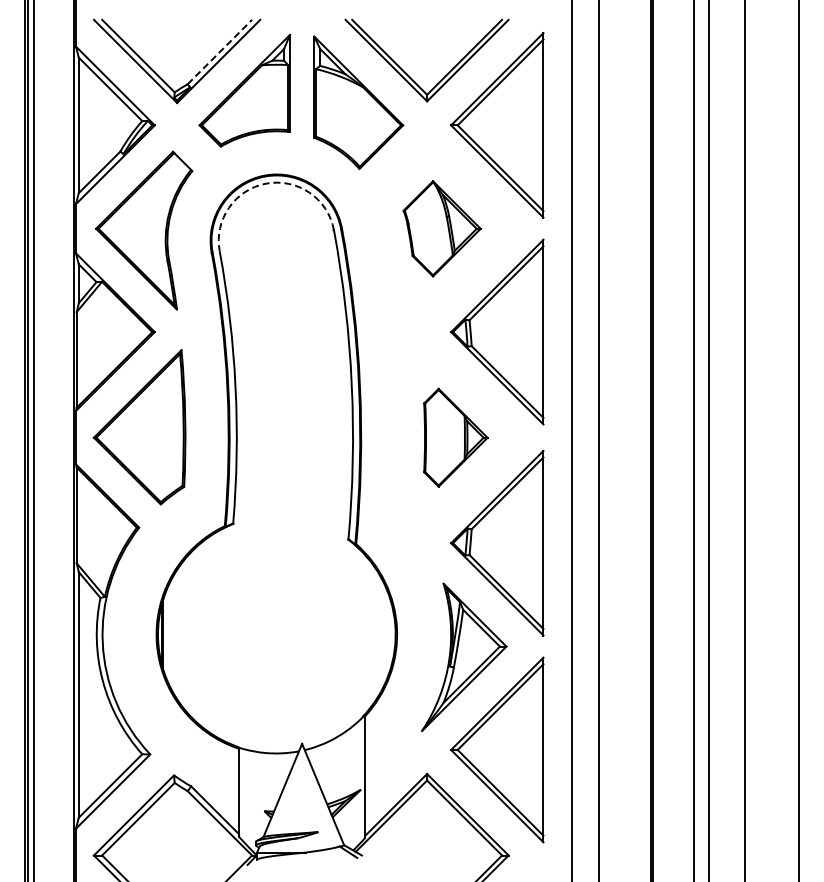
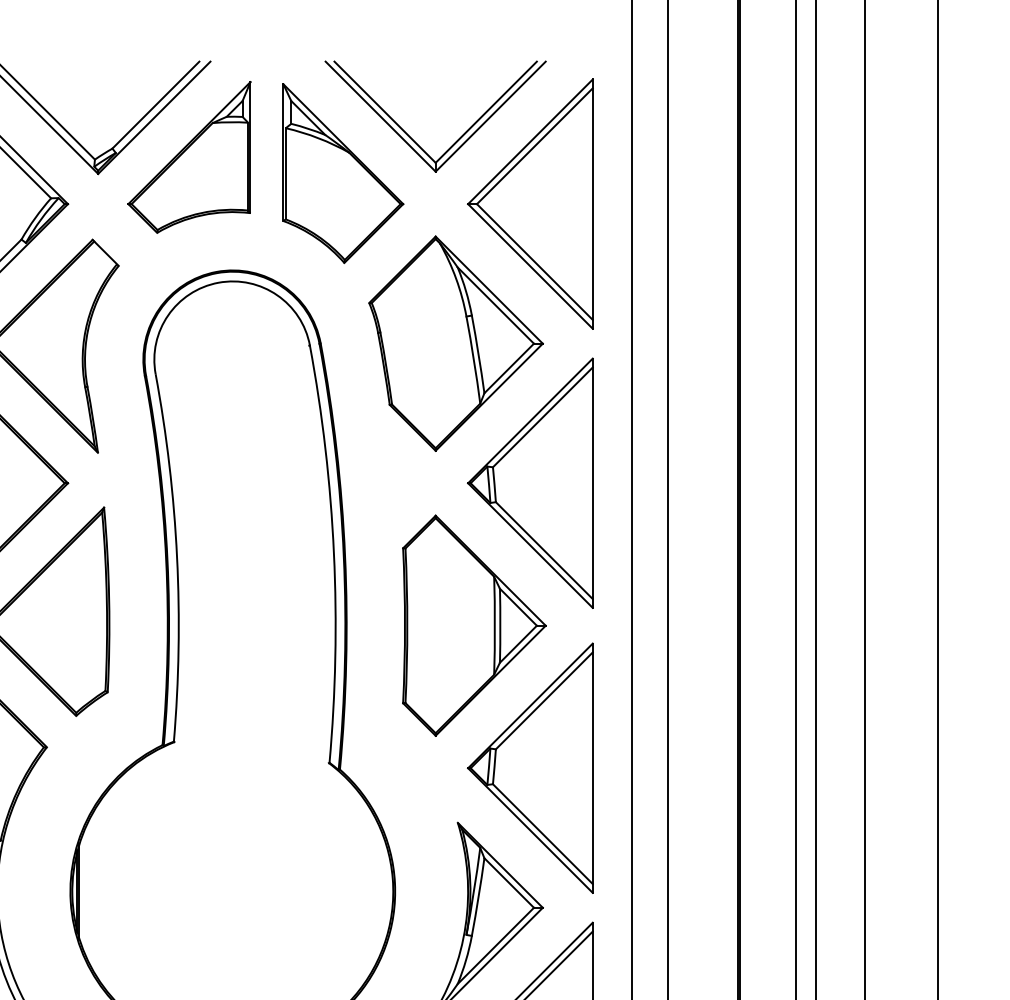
line: (219, 52) -> (155, 105), dashed -> solid
arc: (266, 183) -> (218, 282), dashed -> solid
part: (441, 228) -> (455, 343), size x1.67
part: (455, 437) -> (474, 625), size x1.67

